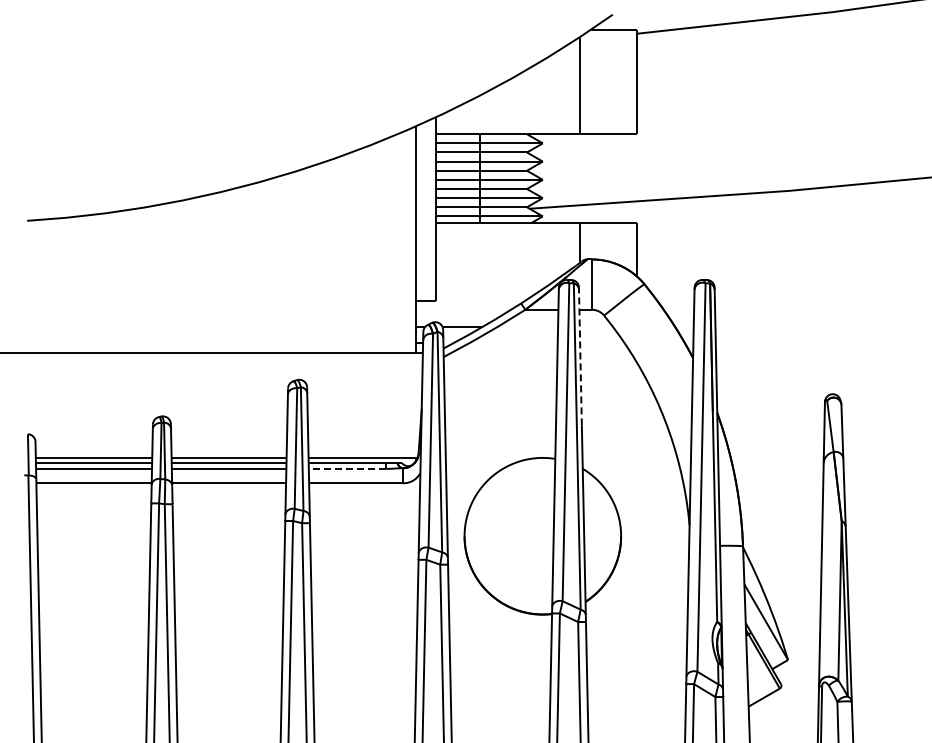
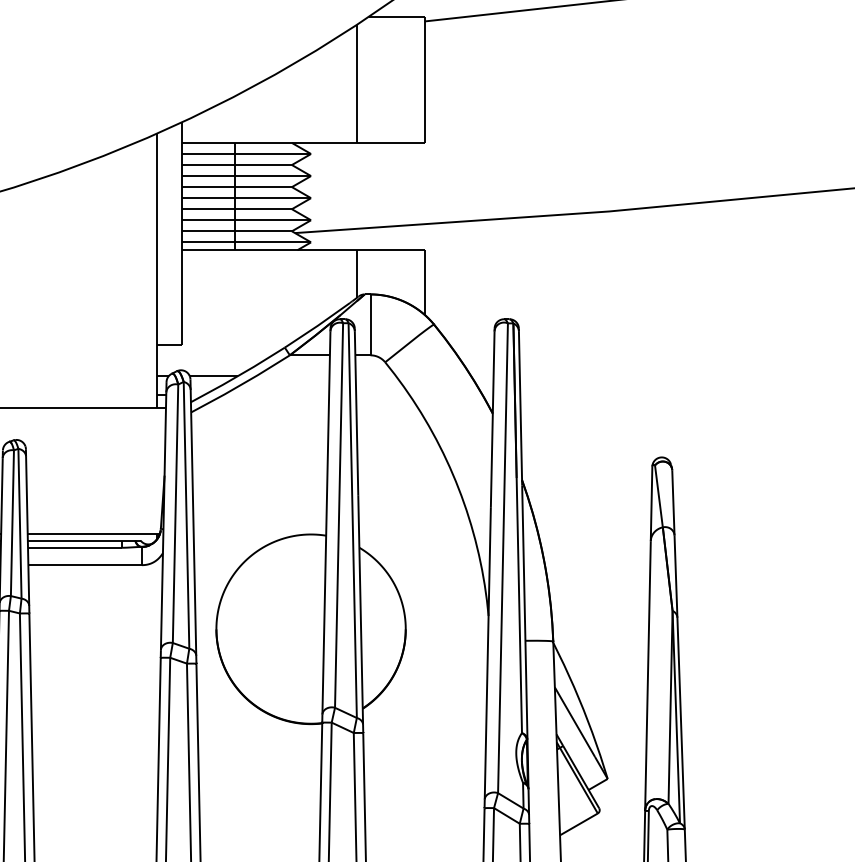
line: (580, 357) -> (356, 413), dashed -> solid
line: (347, 468) -> (74, 547), dashed -> solid

